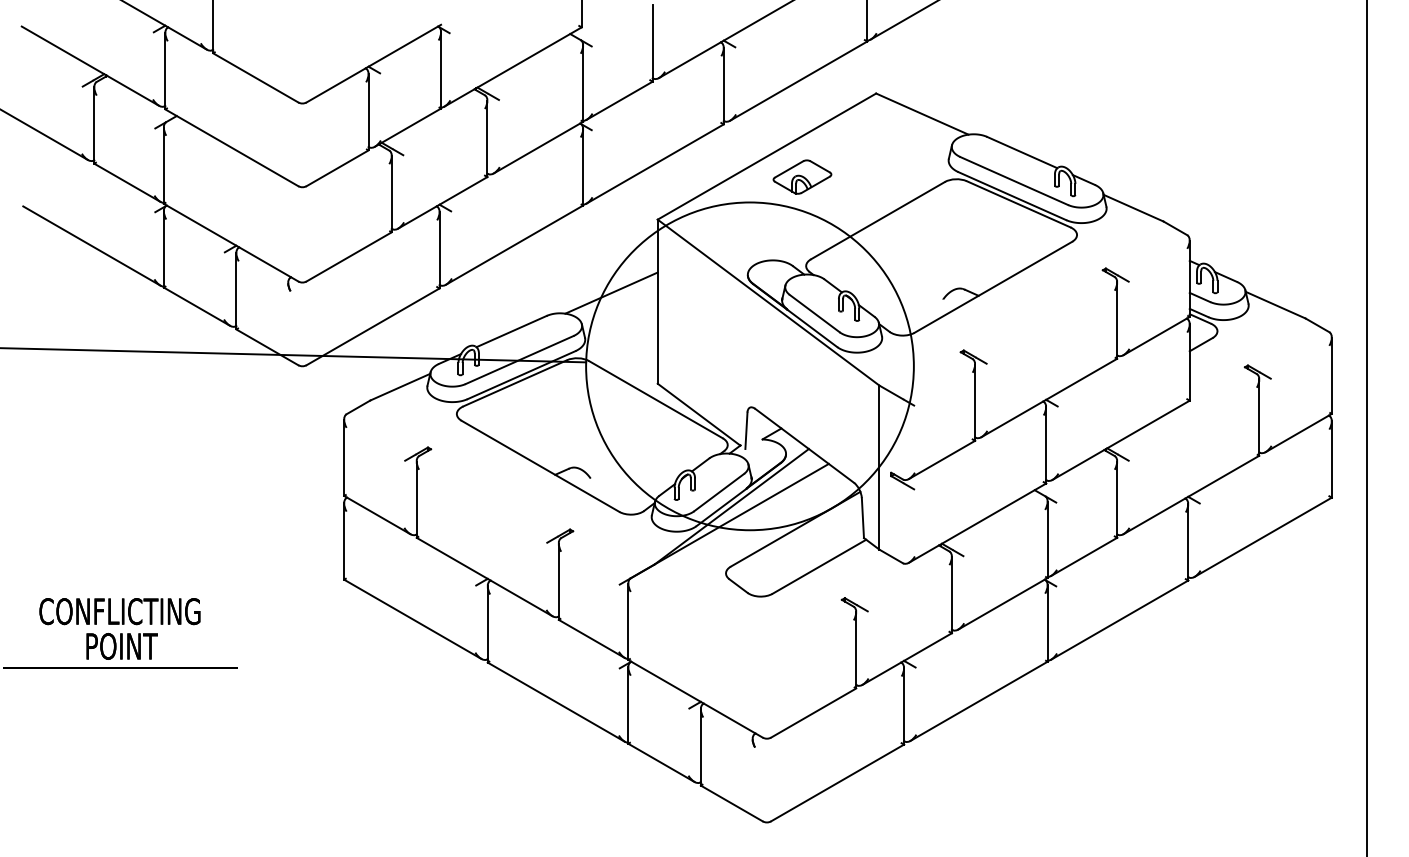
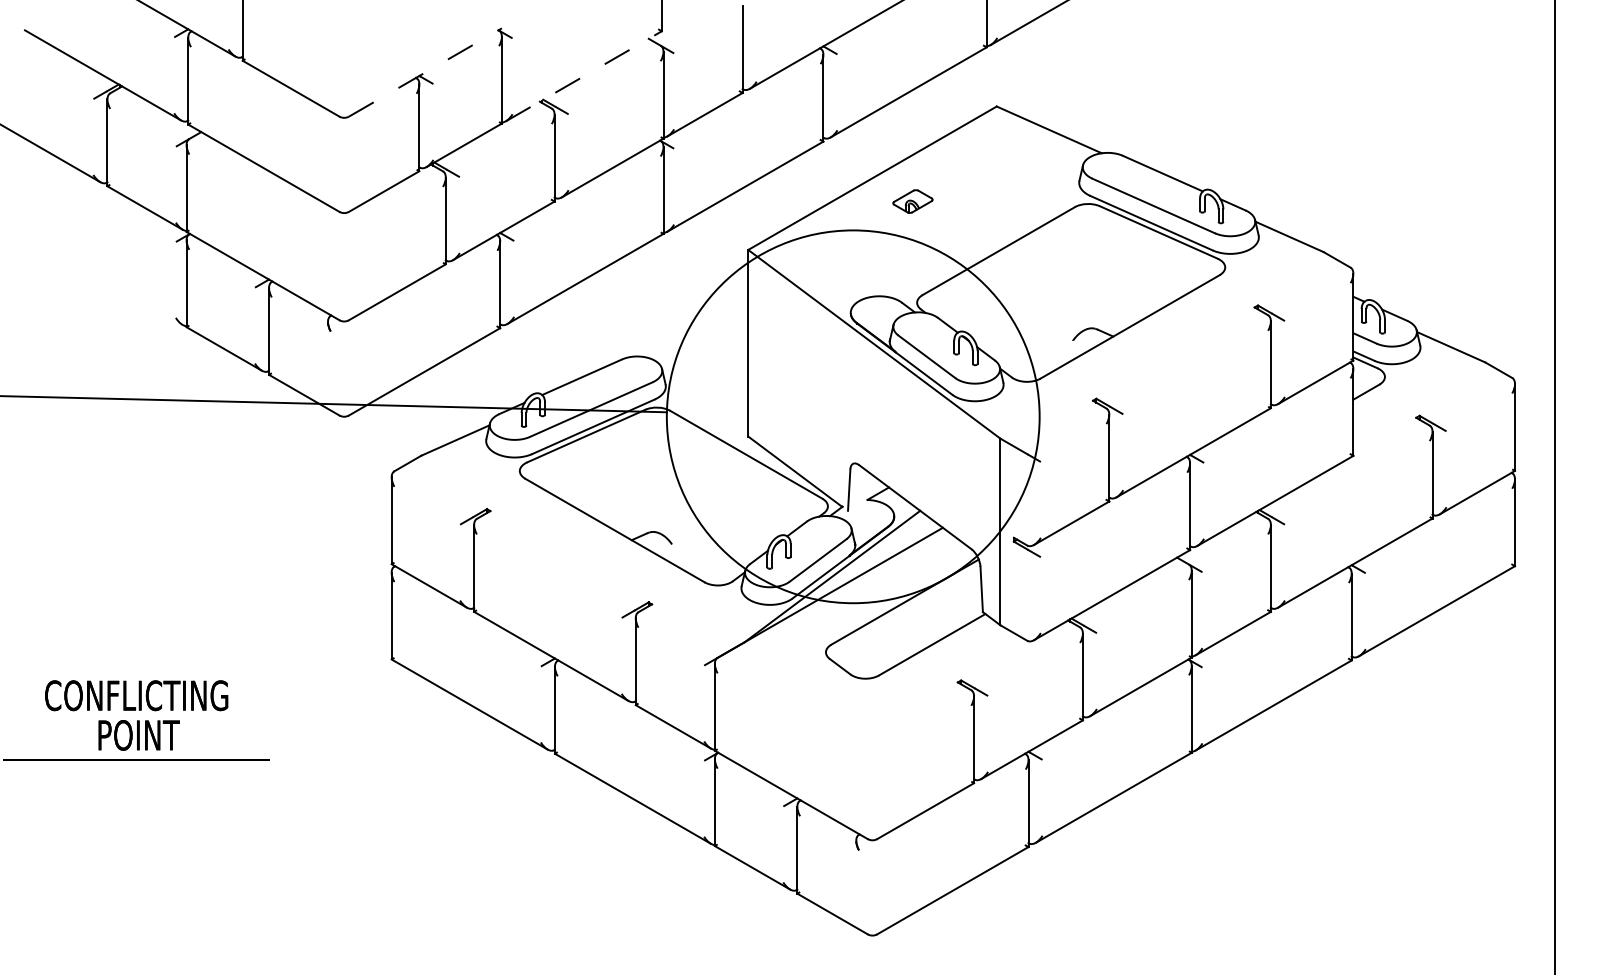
line: (373, 63) -> (425, 72), solid -> dashed
line: (513, 67) -> (584, 76), solid -> dashed
part: (802, 177) -> (912, 201), size x0.6
line: (91, 245) -> (104, 279), removed
line: (611, 293) -> (695, 333), removed

